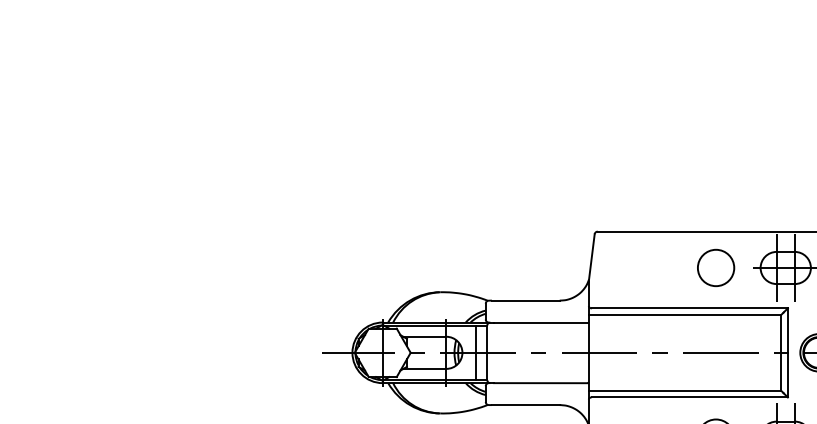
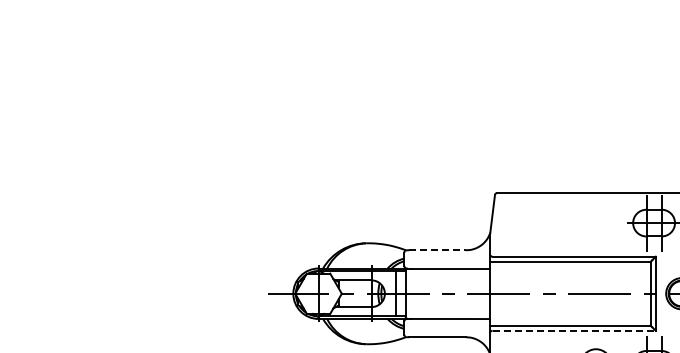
circle: (716, 268) -> (596, 223), removed
line: (526, 300) -> (438, 250), solid -> dashed
line: (690, 396) -> (574, 330), solid -> dashed

